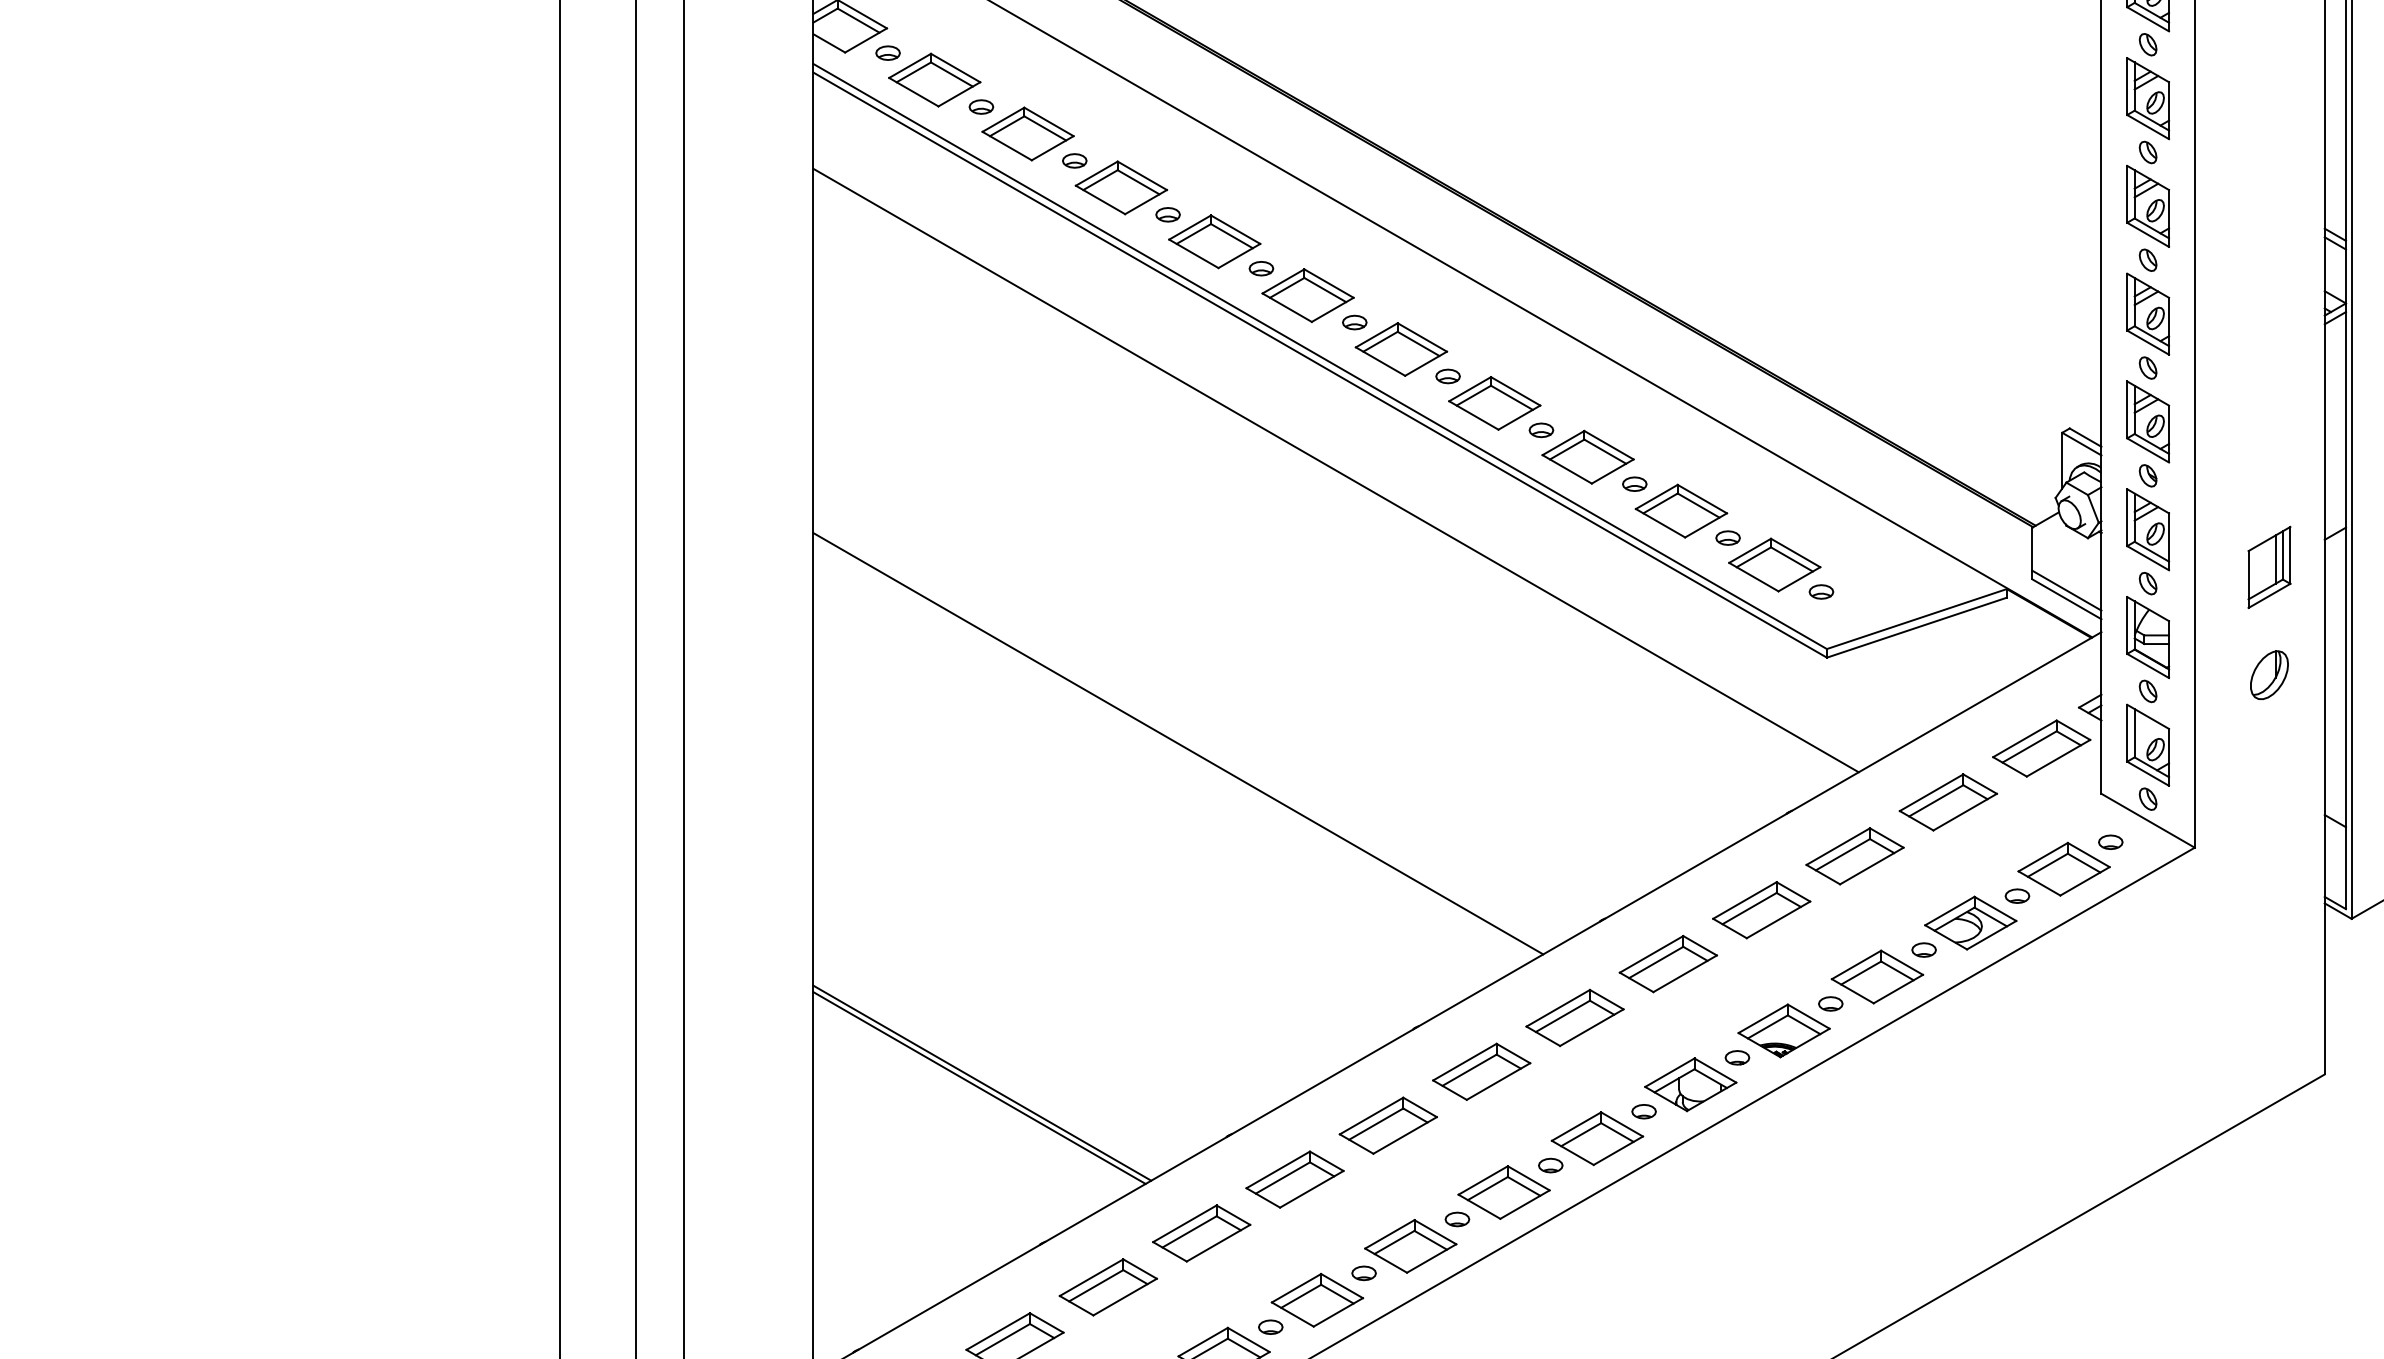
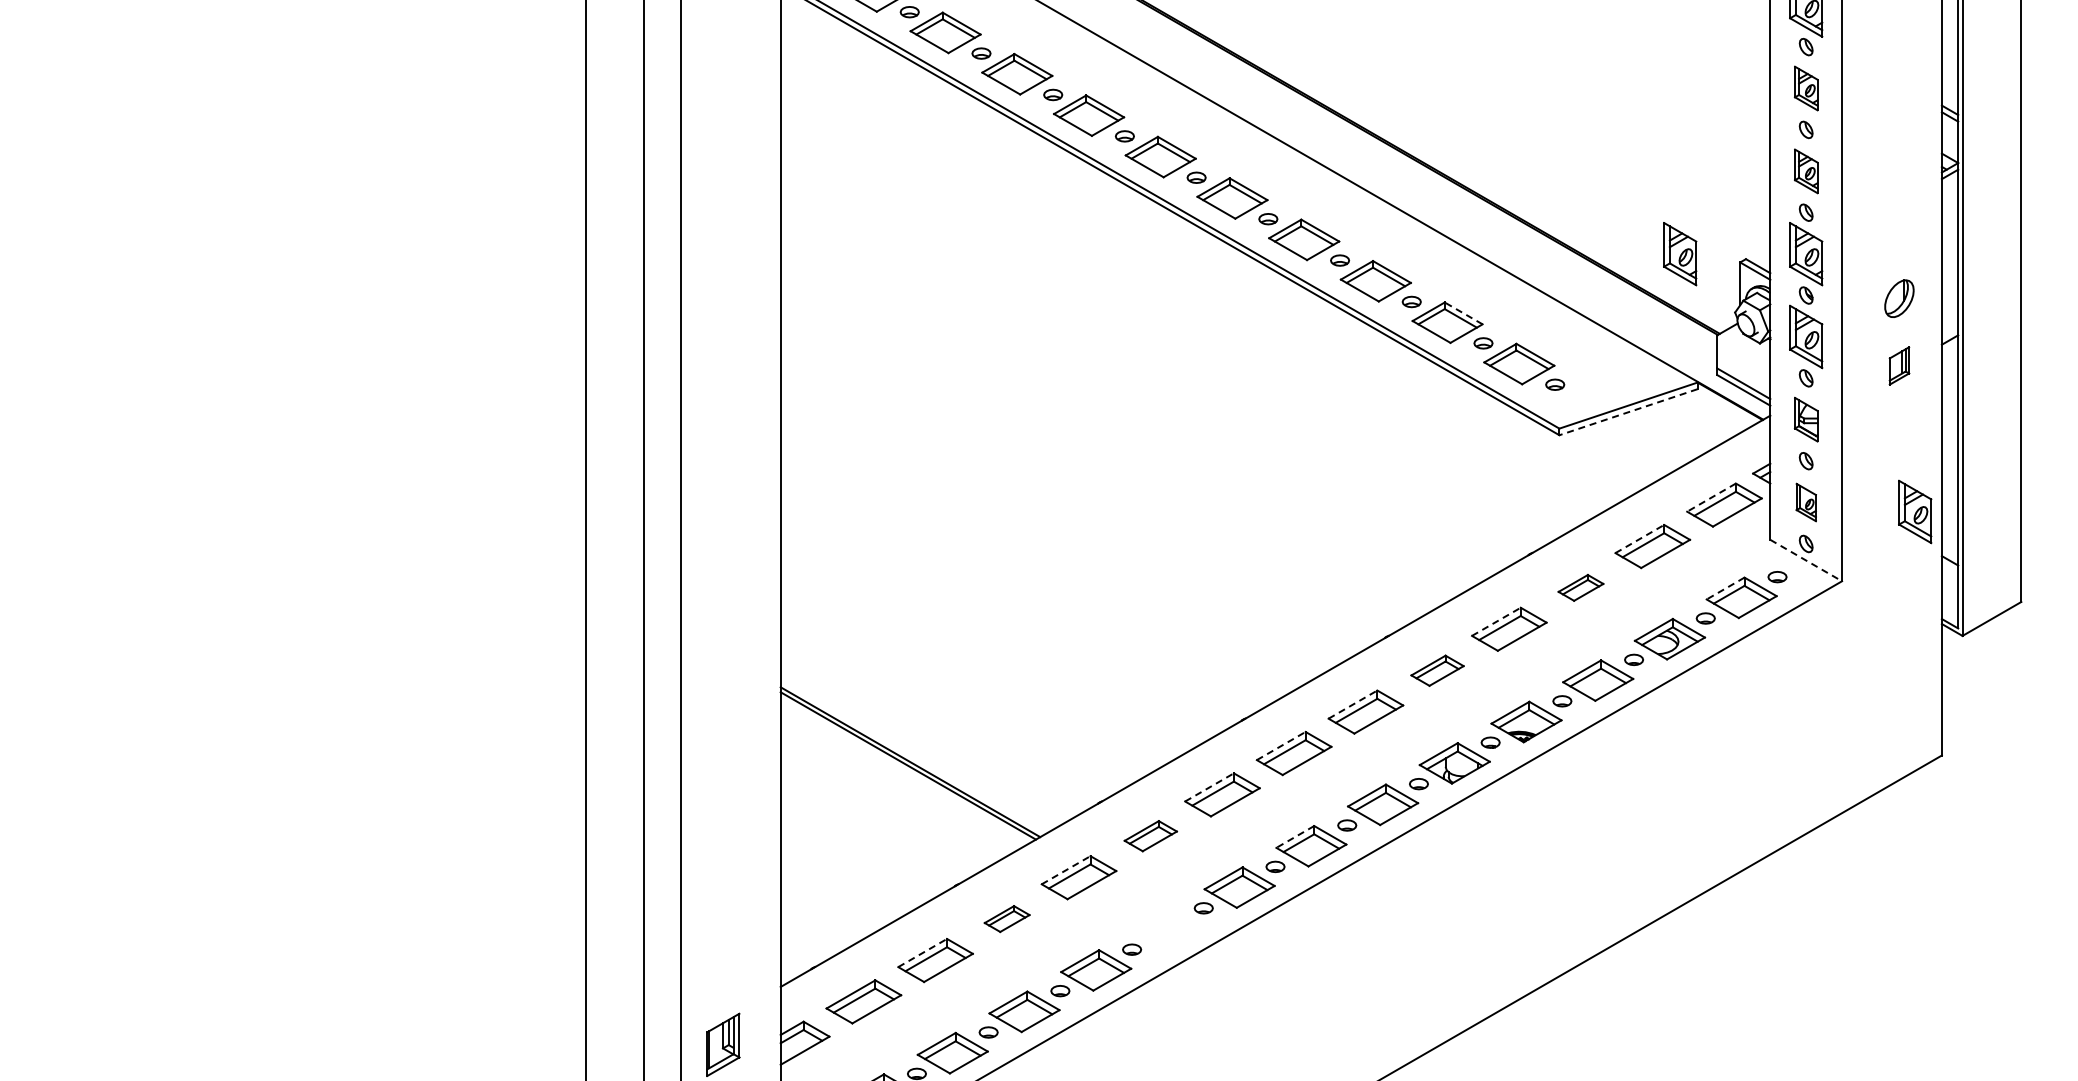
part: (2148, 206) -> (1806, 88), size x0.7
part: (2148, 314) -> (1806, 171), size x0.7
part: (1984, 422) -> (1680, 254), added
line: (1335, 470) -> (1181, 291), removed
line: (1702, 499) -> (1463, 313), solid -> dashed
part: (2269, 566) -> (1899, 365), size x0.6
line: (1916, 628) -> (1628, 412), solid -> dashed
part: (2148, 637) -> (1806, 419), size x0.7
part: (2269, 674) -> (1899, 298), moved
line: (2024, 738) -> (1711, 497), solid -> dashed
line: (1177, 743) -> (1060, 501), removed
part: (2148, 745) -> (1806, 502), size x0.6
part: (2290, 756) -> (1915, 511), added
line: (1932, 792) -> (1640, 538), solid -> dashed
line: (2148, 820) -> (1806, 560), solid -> dashed
part: (1854, 855) -> (1580, 587), size x0.6
line: (2043, 857) -> (1725, 588), solid -> dashed
line: (1745, 900) -> (1496, 621), solid -> dashed
part: (1668, 963) -> (1437, 670), size x0.7
line: (1558, 1008) -> (1353, 704), solid -> dashed
line: (1465, 1061) -> (1281, 745), solid -> dashed
line: (1371, 1116) -> (1209, 787), solid -> dashed
part: (1294, 1178) -> (1150, 835), size x0.7
line: (1483, 1179) -> (1295, 836), solid -> dashed
line: (1185, 1222) -> (1066, 869), solid -> dashed
part: (1107, 1286) -> (1006, 918), size x0.6
part: (1316, 1299) -> (1167, 928), removed
line: (999, 1330) -> (923, 952), solid -> dashed

